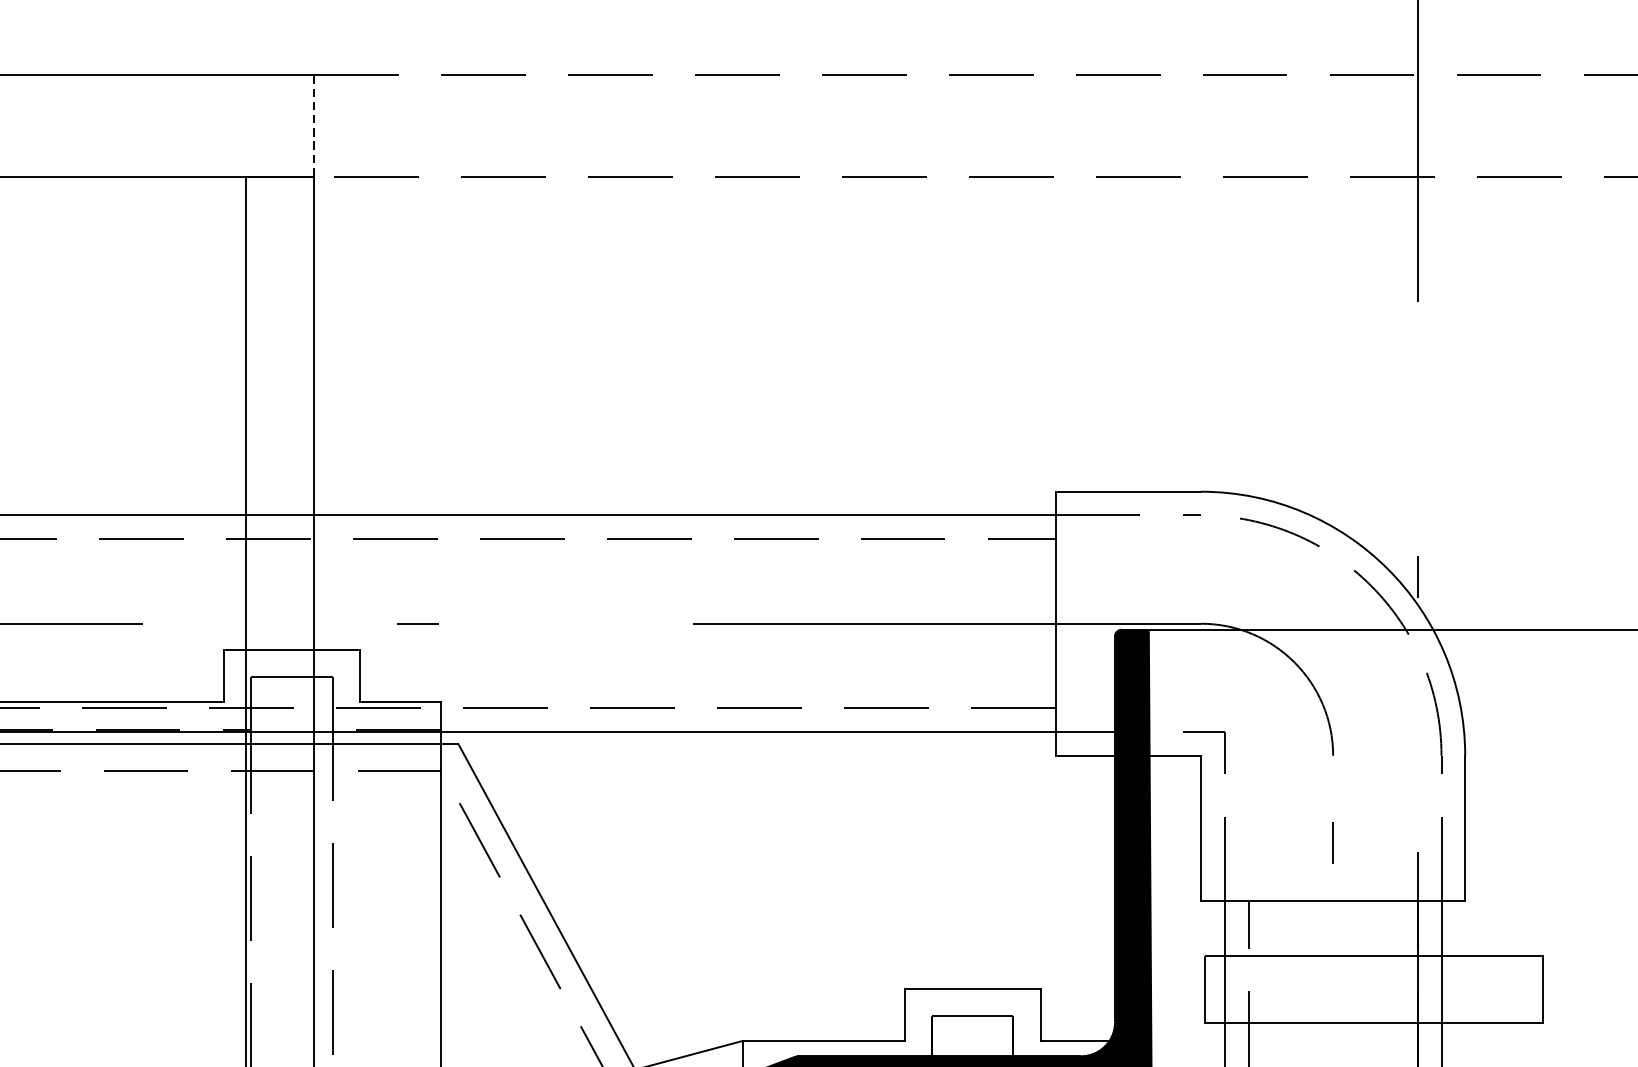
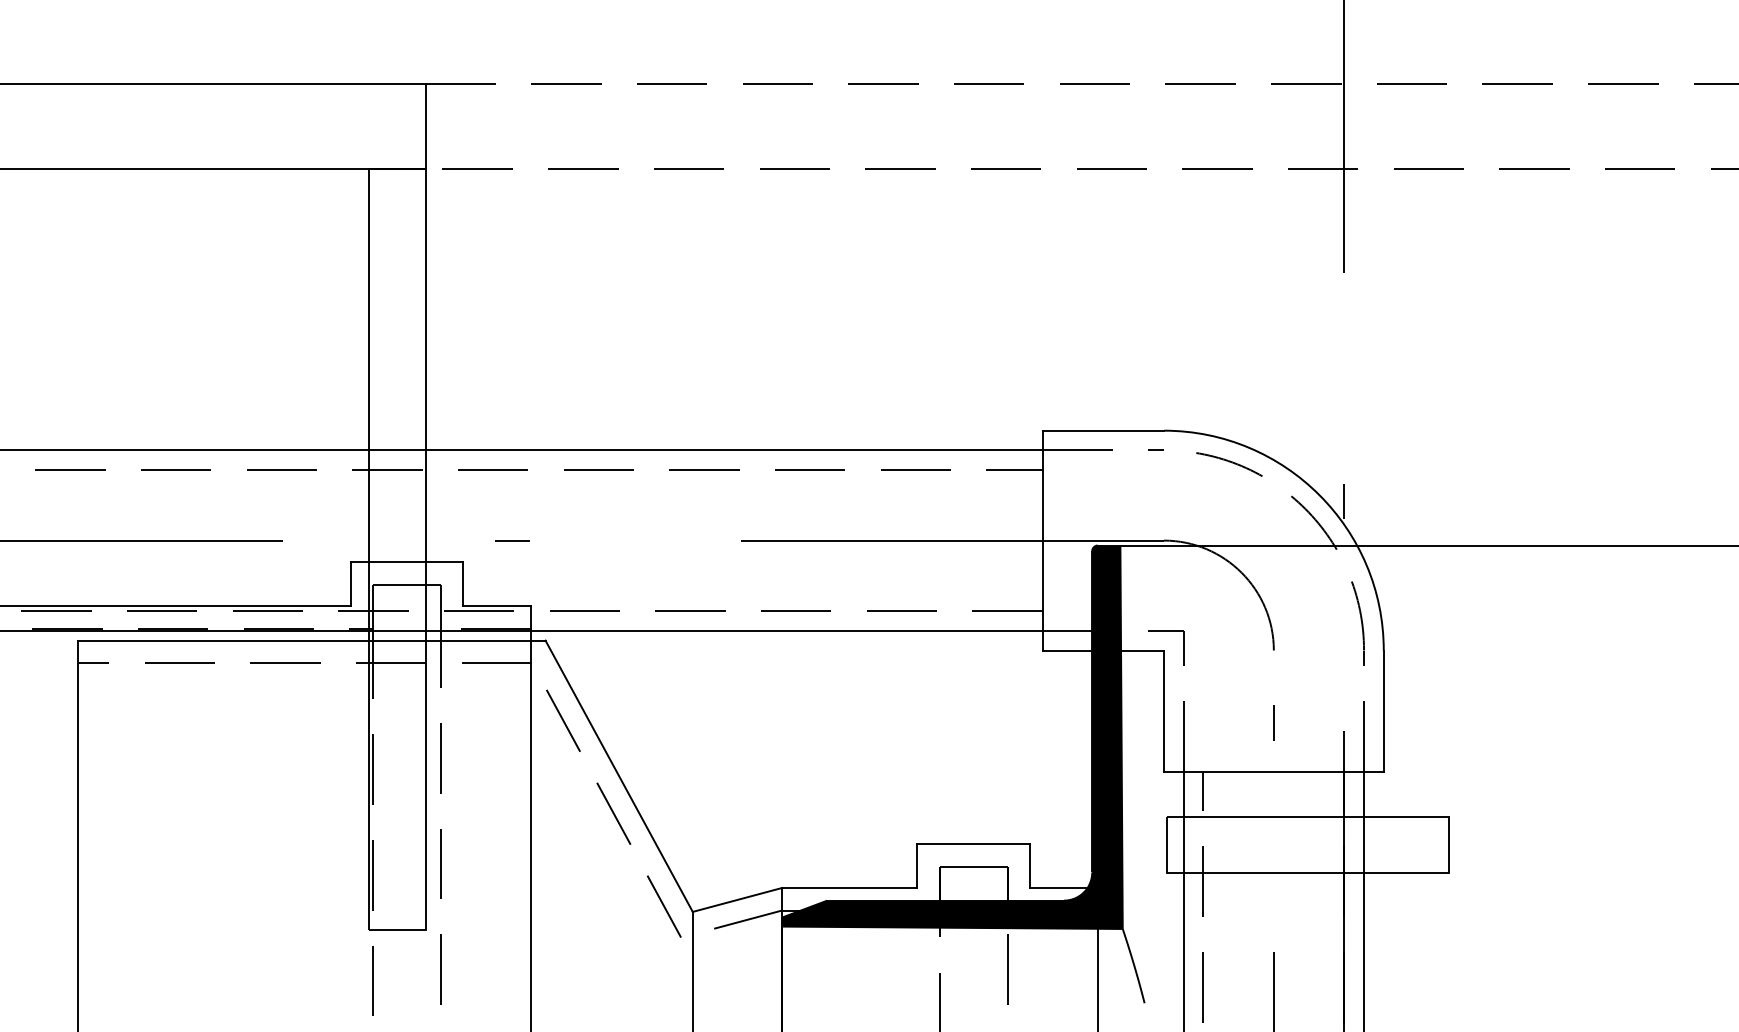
line: (314, 126) -> (425, 126), dashed -> solid

